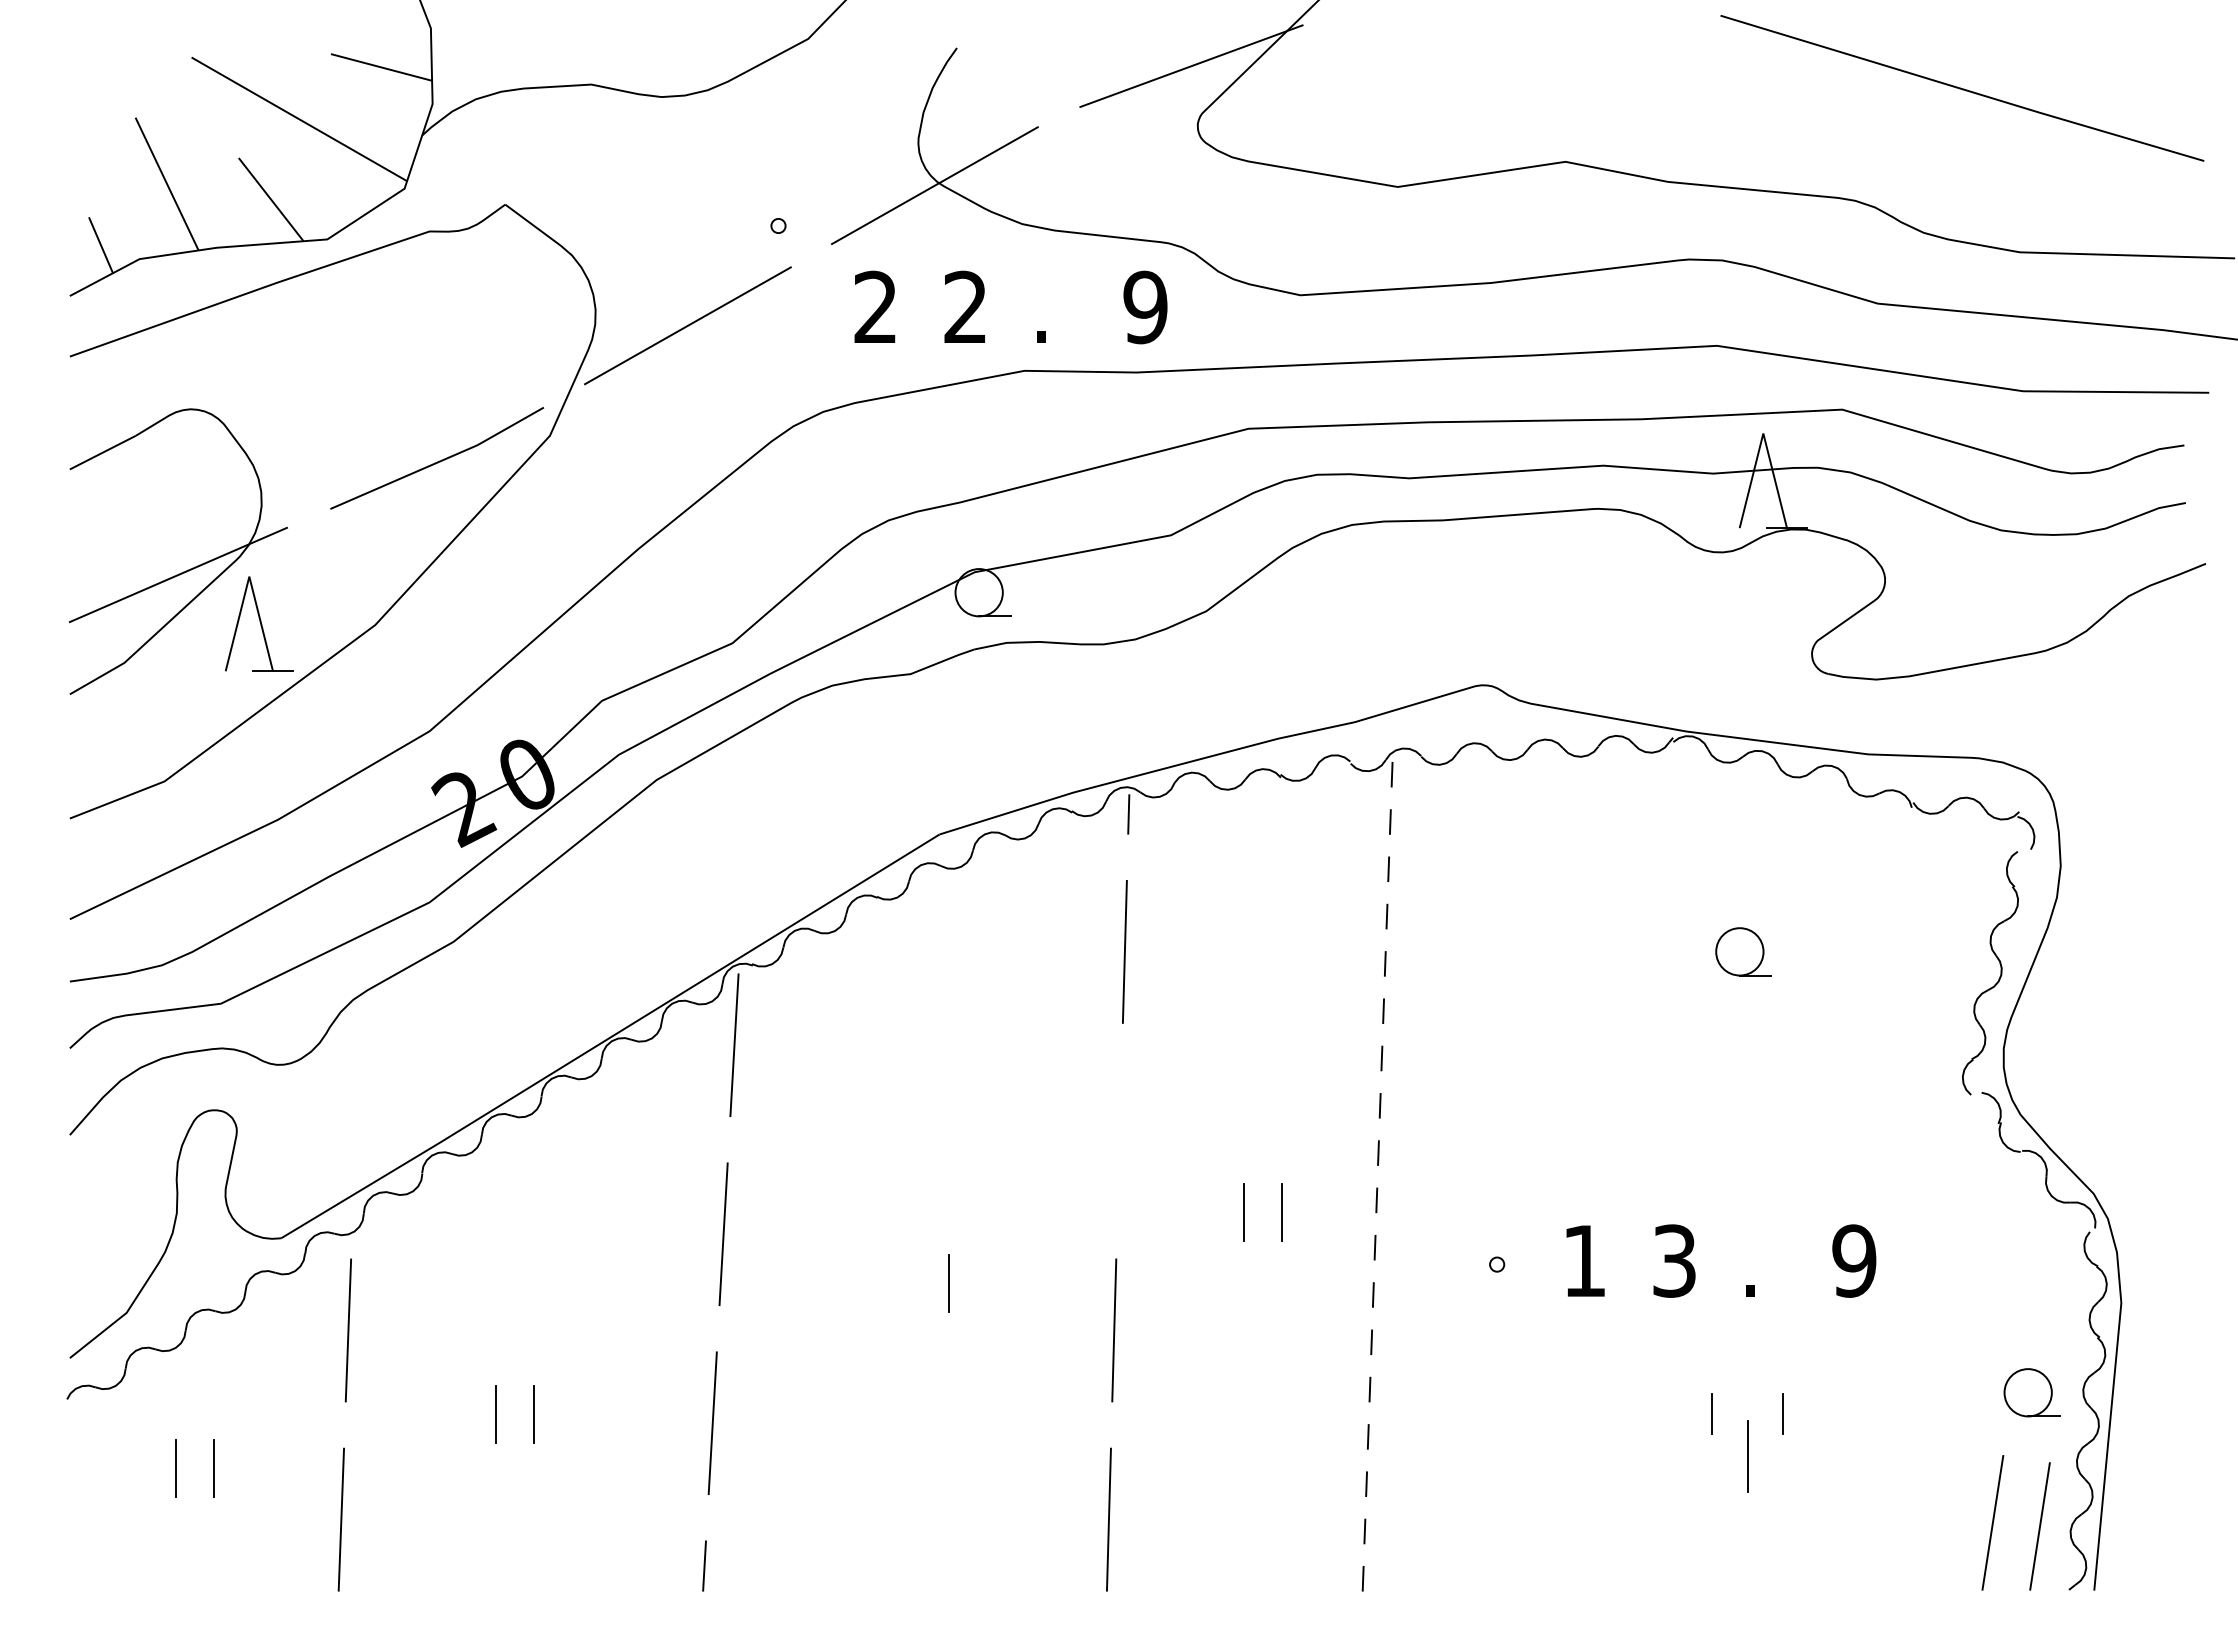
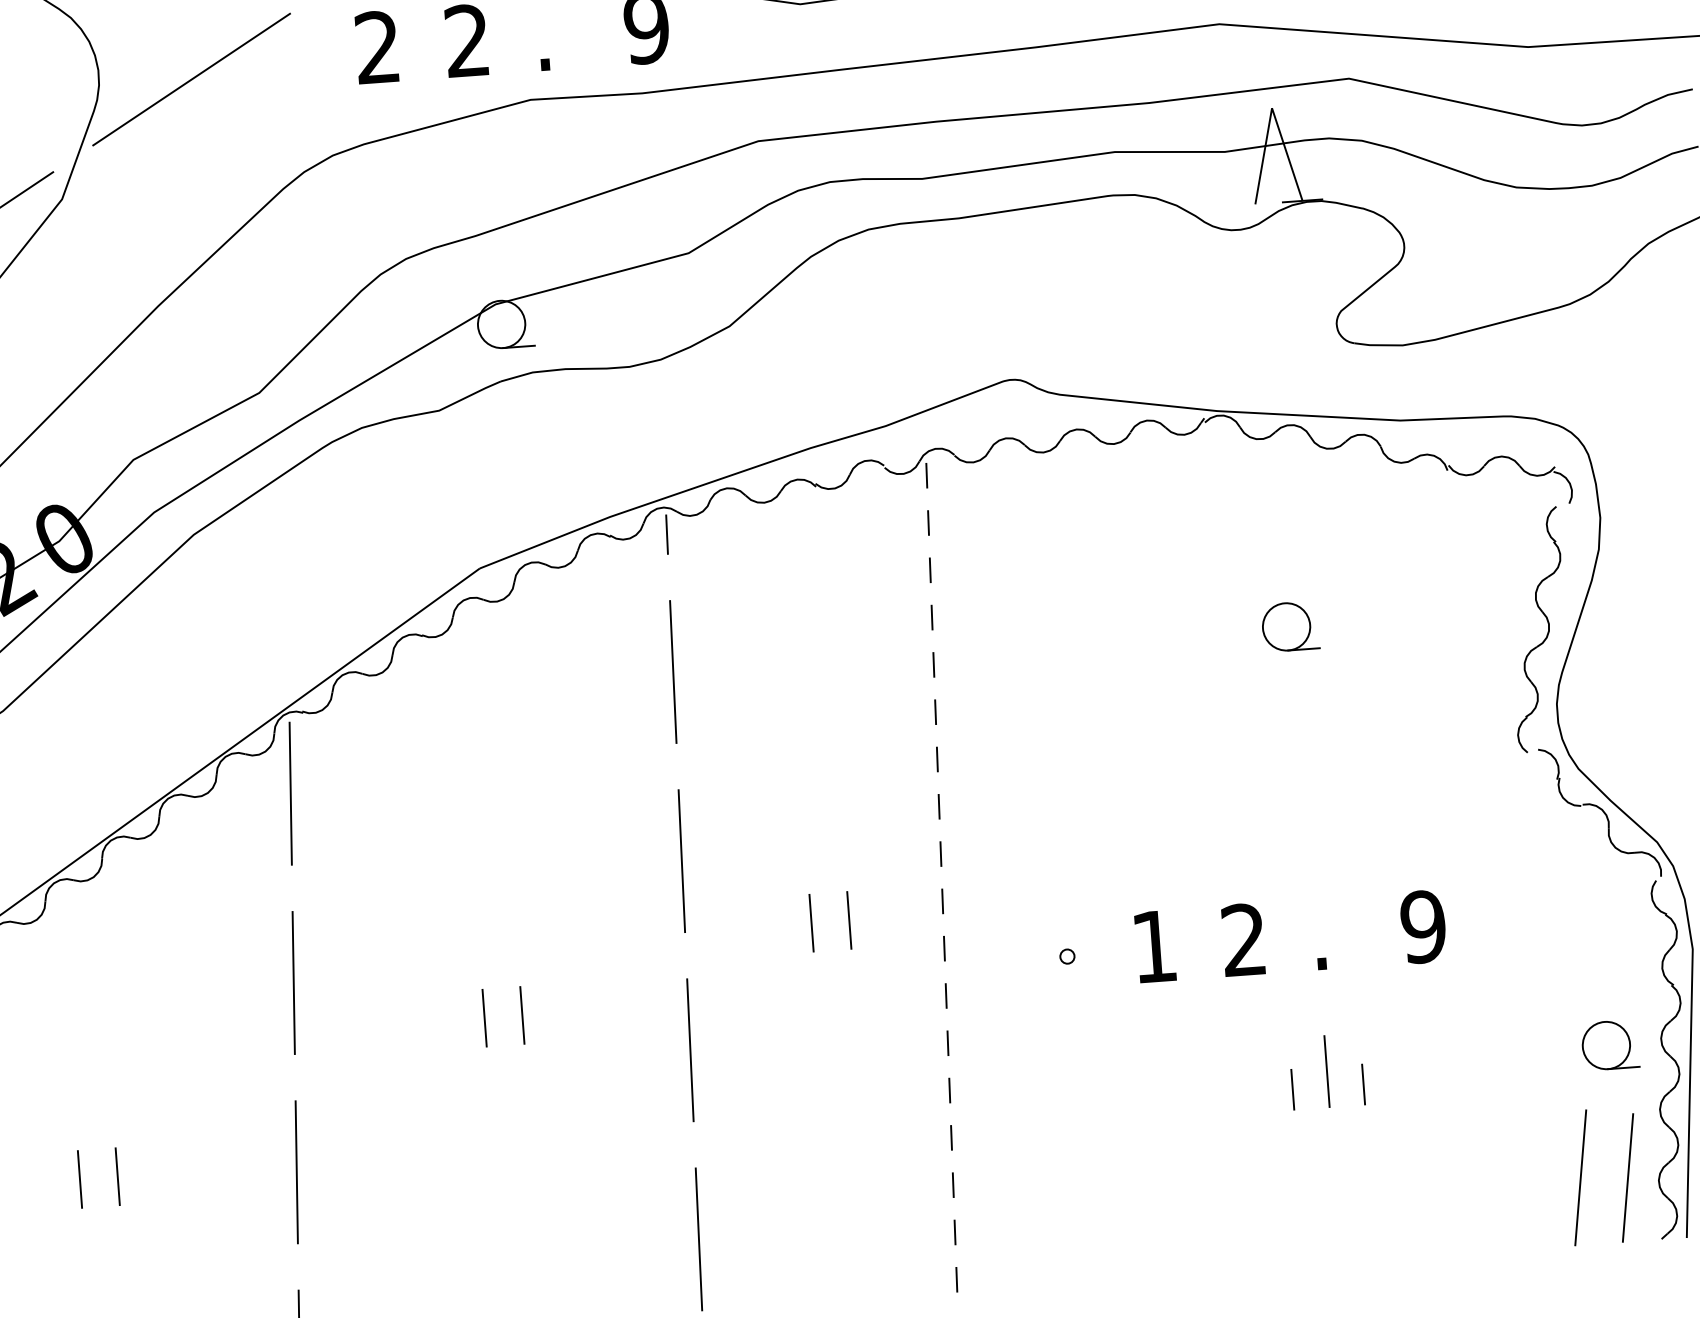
line: (1119, 1141) -> (681, 861), added
text: (1674, 1260) -> (1244, 939), 3 -> 2
line: (911, 1282) -> (484, 1017), added
line: (1747, 1456) -> (1326, 1071), moved

